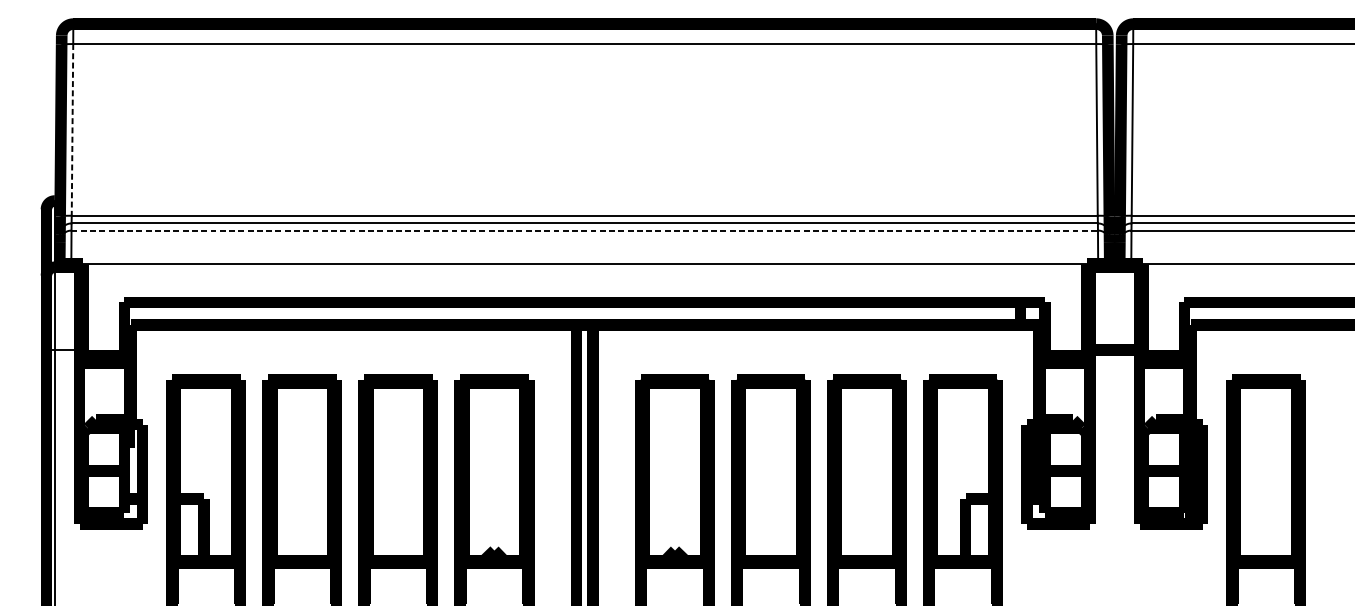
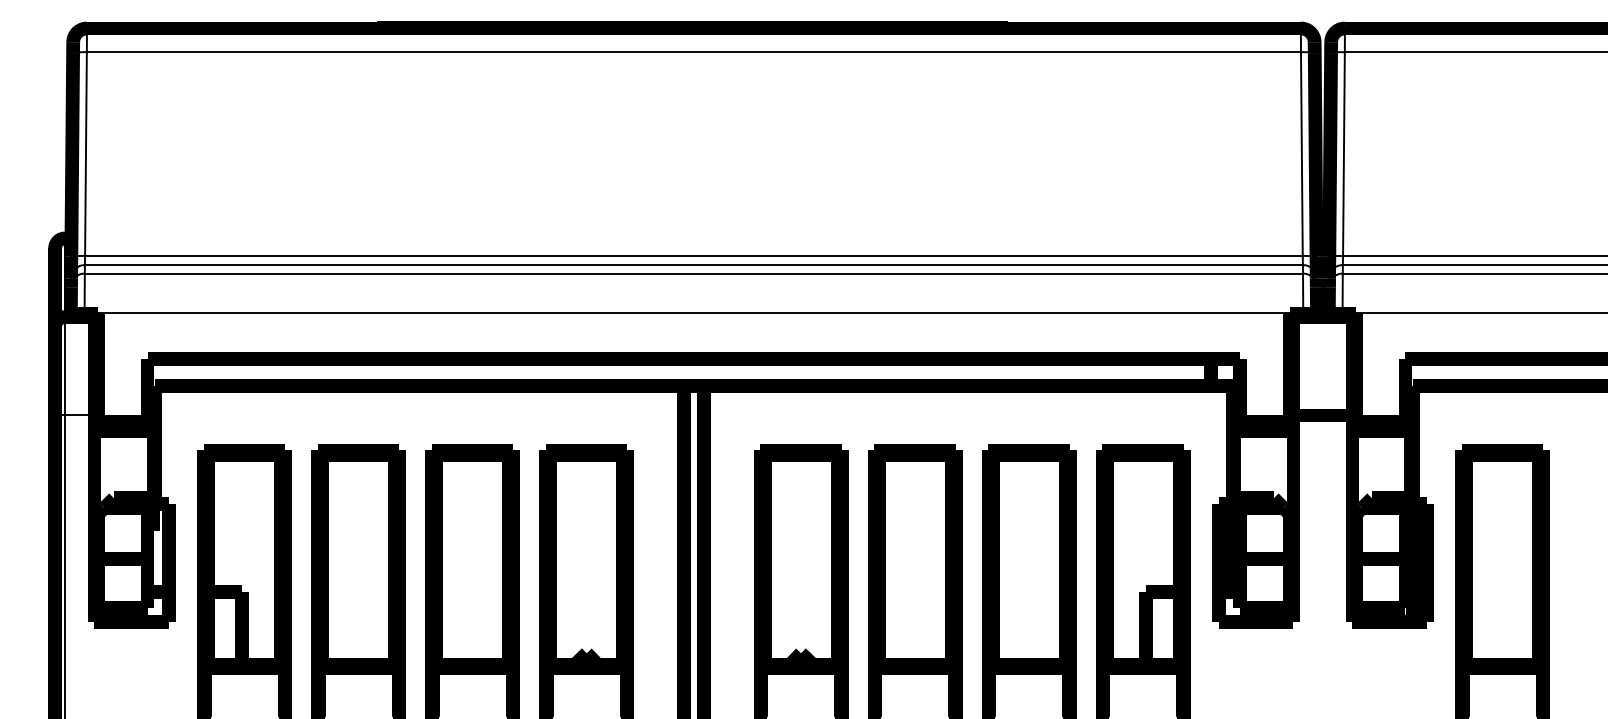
line: (72, 130) -> (85, 154), dashed -> solid
line: (585, 230) -> (694, 273), dashed -> solid

